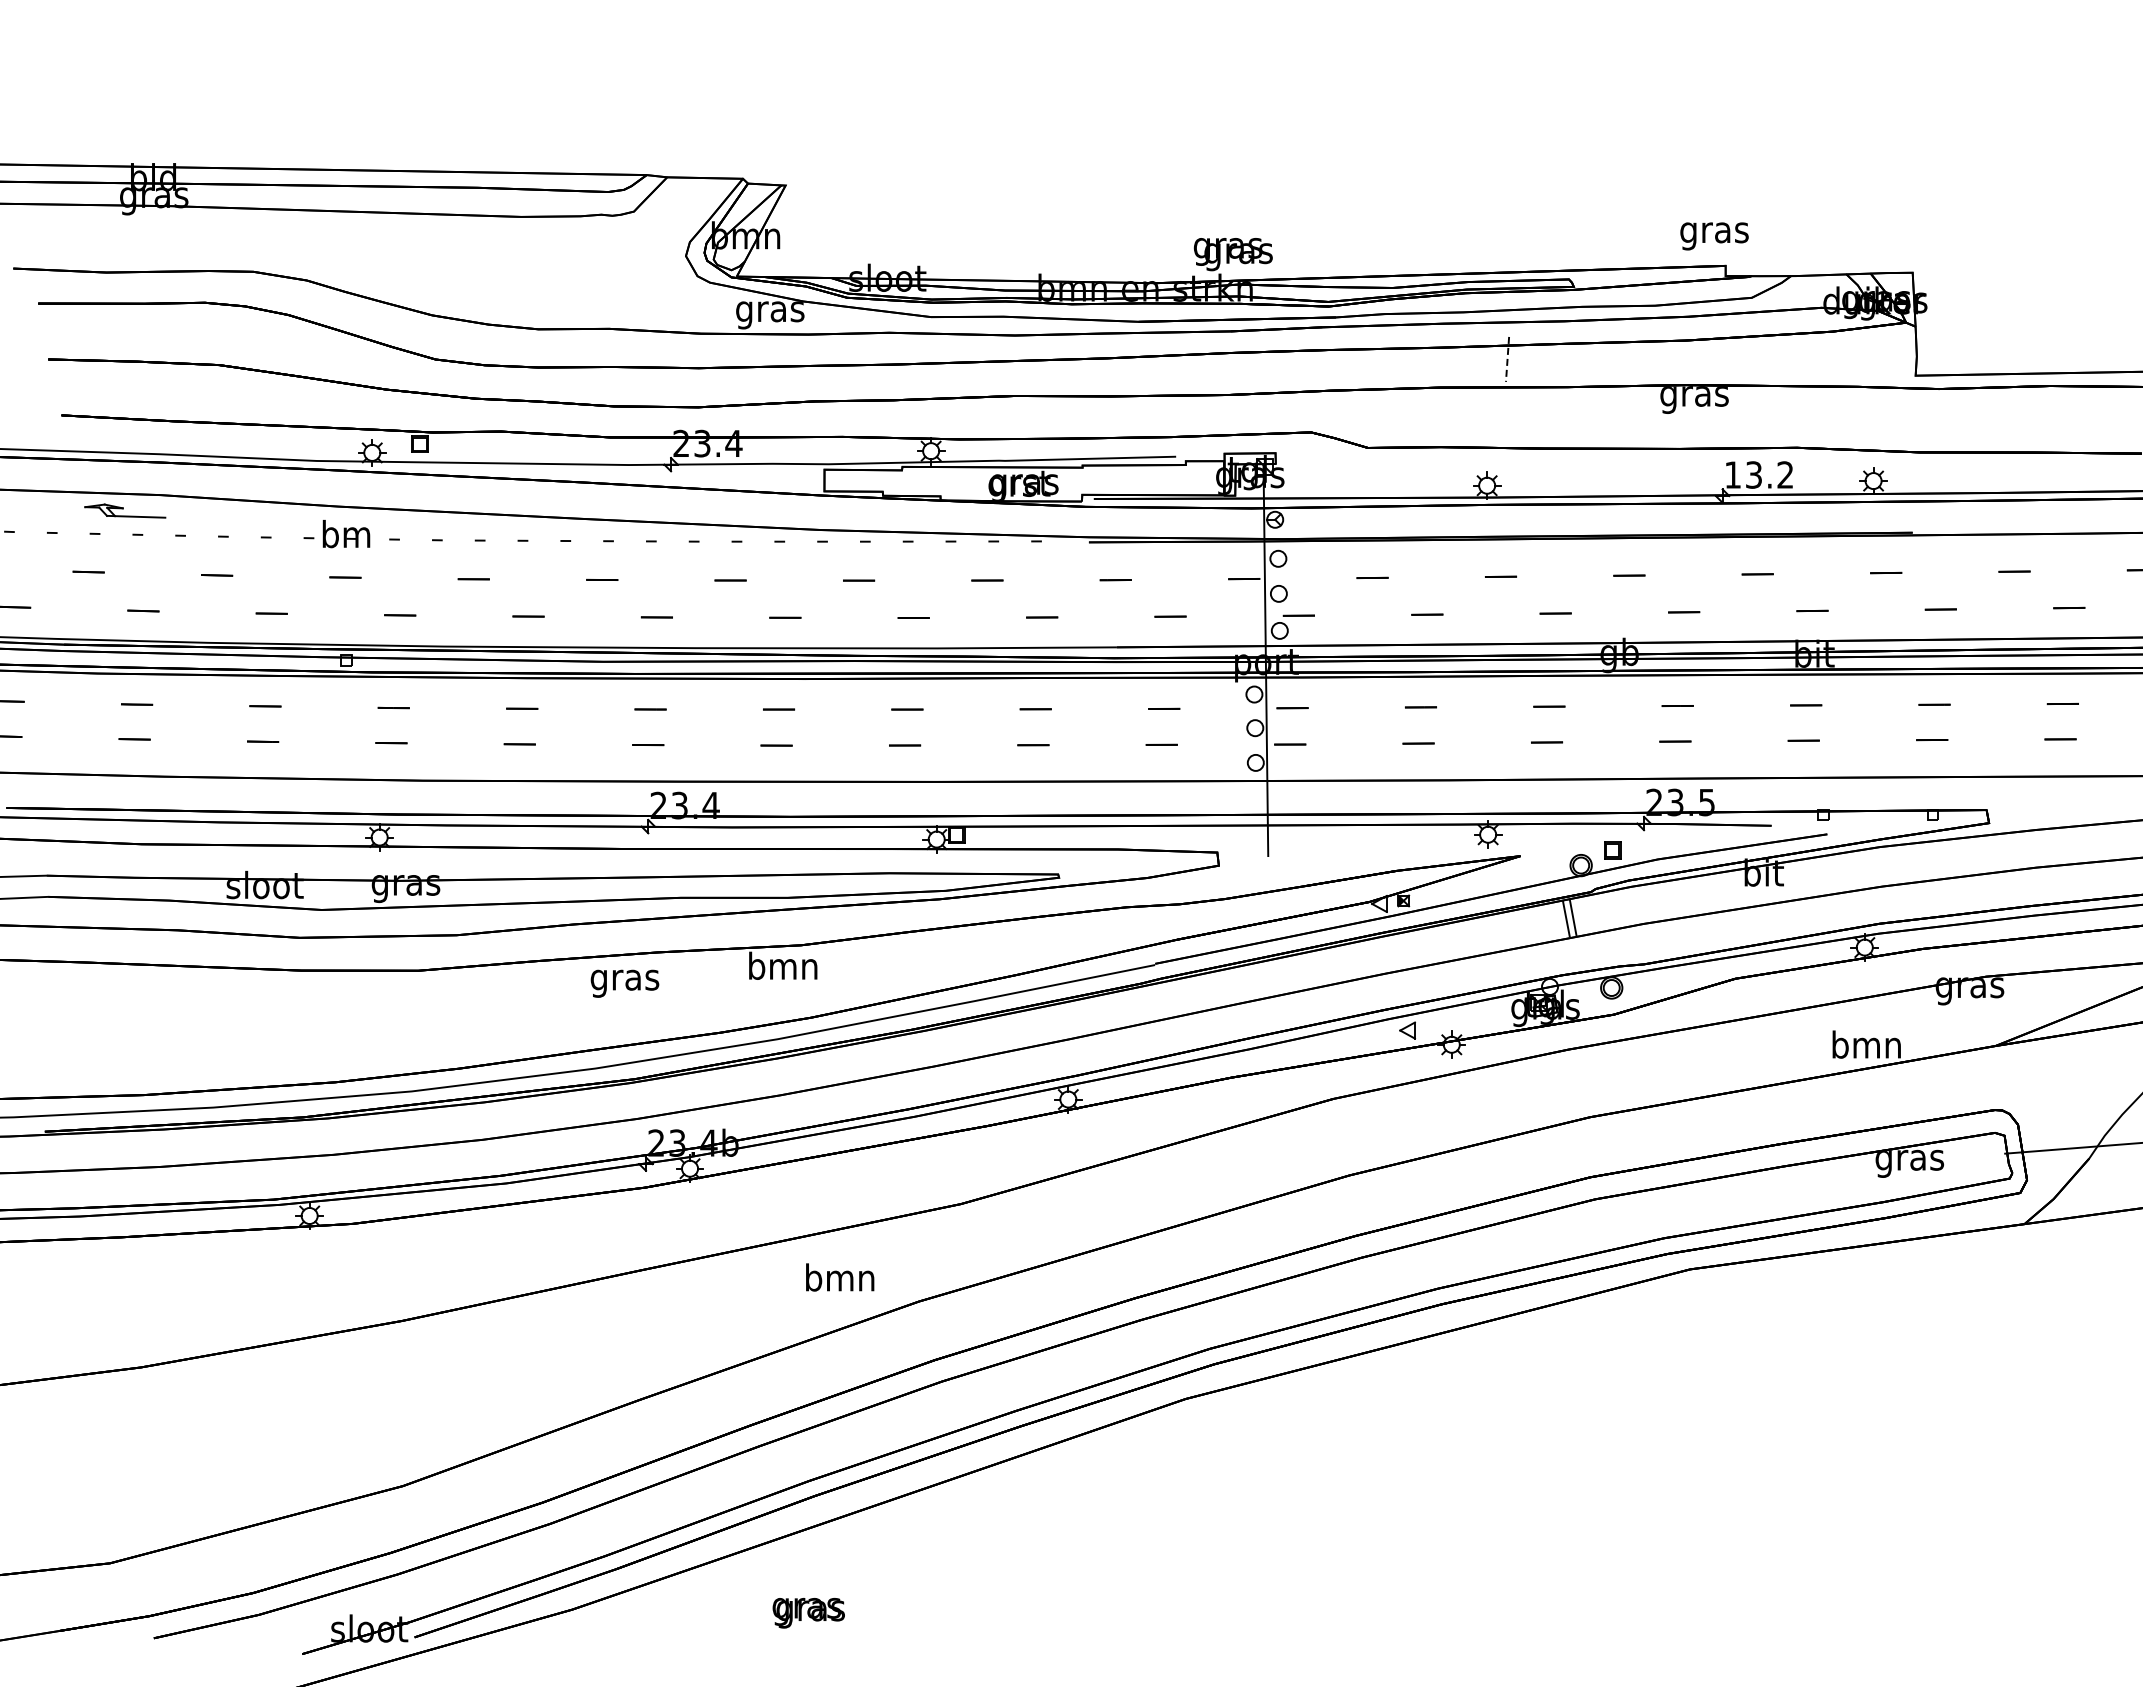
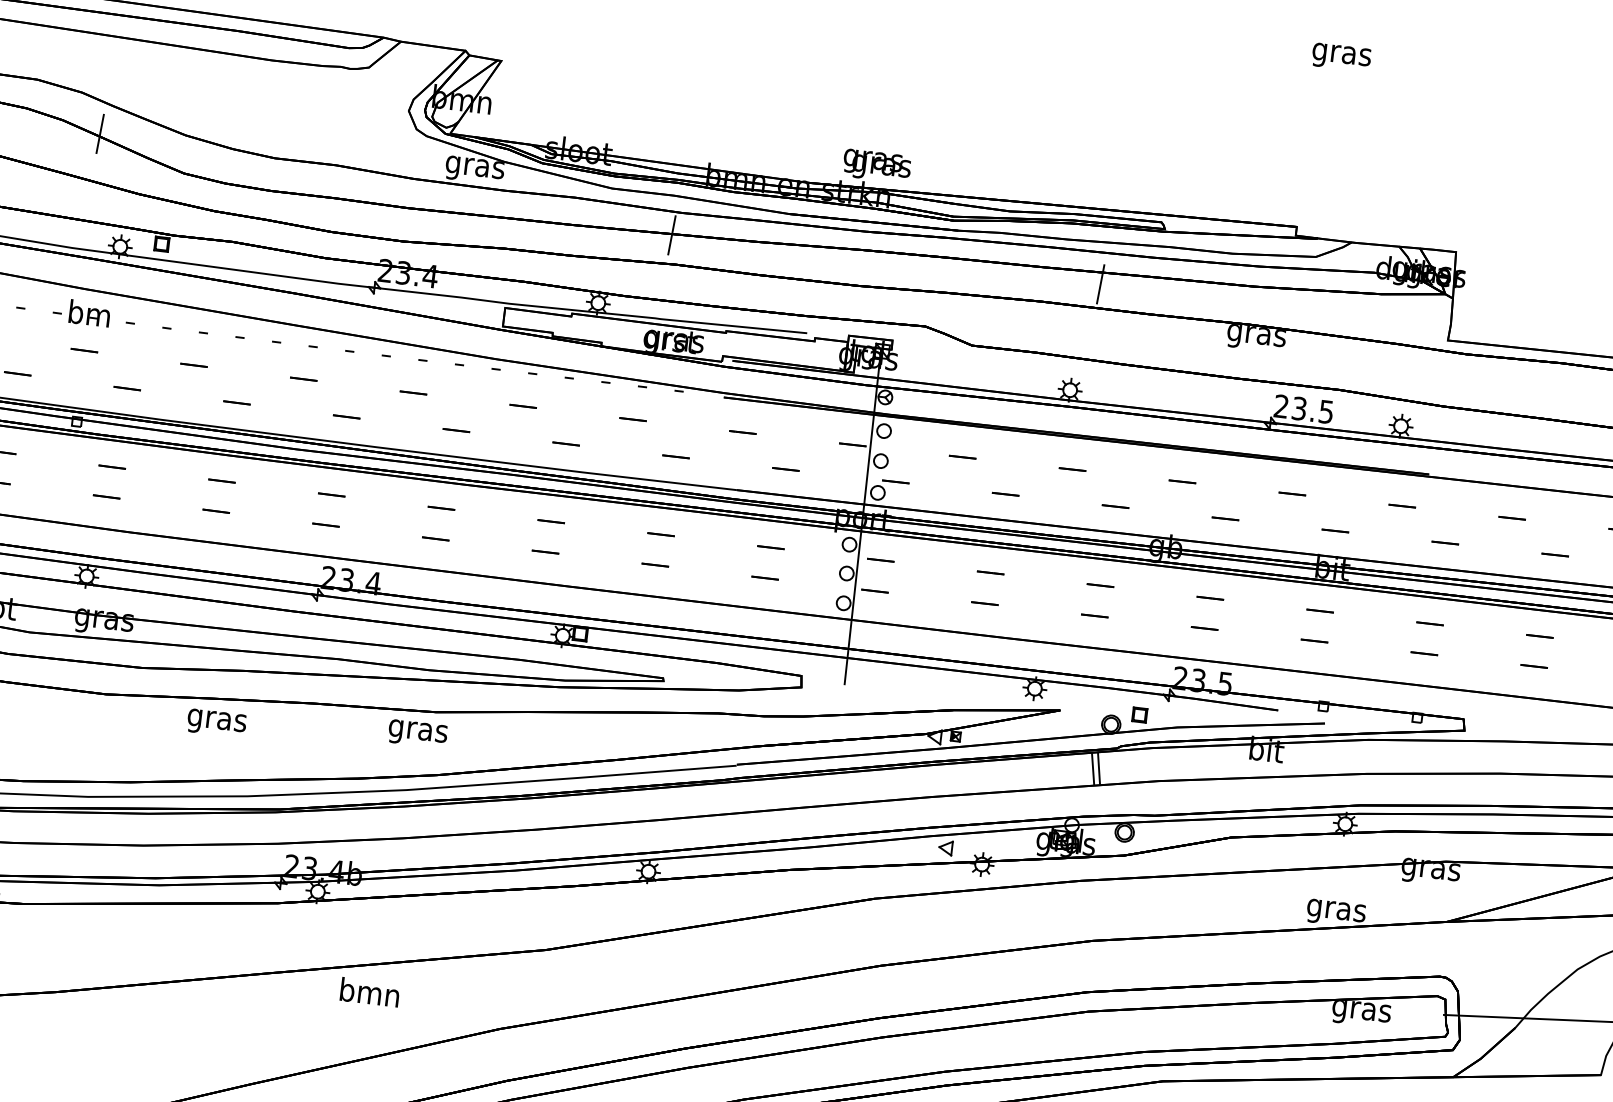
text: (1714, 236) -> (1341, 57), moved
line: (332, 325) -> (99, 133), added
line: (1507, 359) -> (1100, 284), dashed -> solid
line: (1006, 362) -> (671, 235), added
text: (1759, 474) -> (1304, 408), 13.2 -> 23.5
text: (783, 969) -> (418, 731), bmn -> gras
text: (624, 983) -> (216, 723), moved
text: (1866, 1047) -> (1336, 909), bmn -> gras
text: (840, 1277) -> (370, 992), moved

